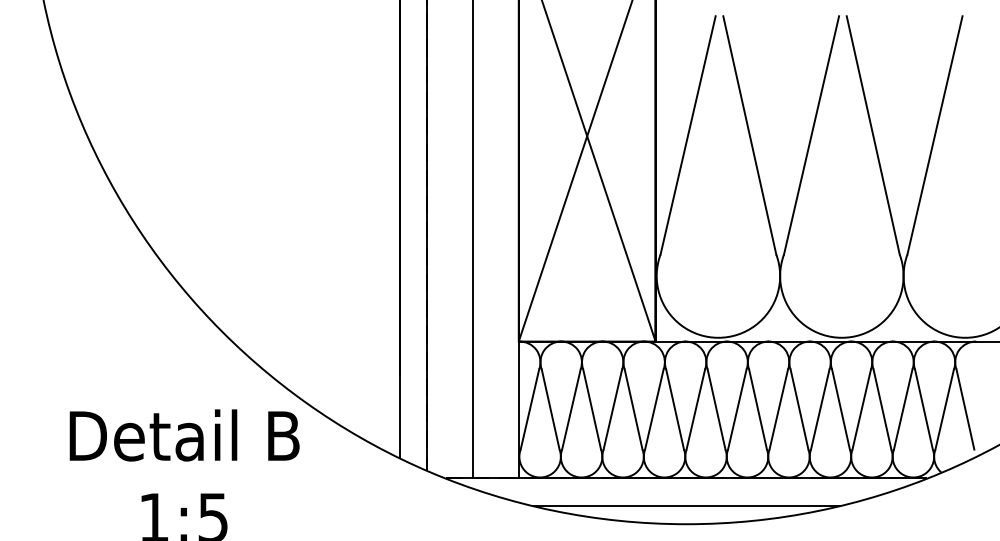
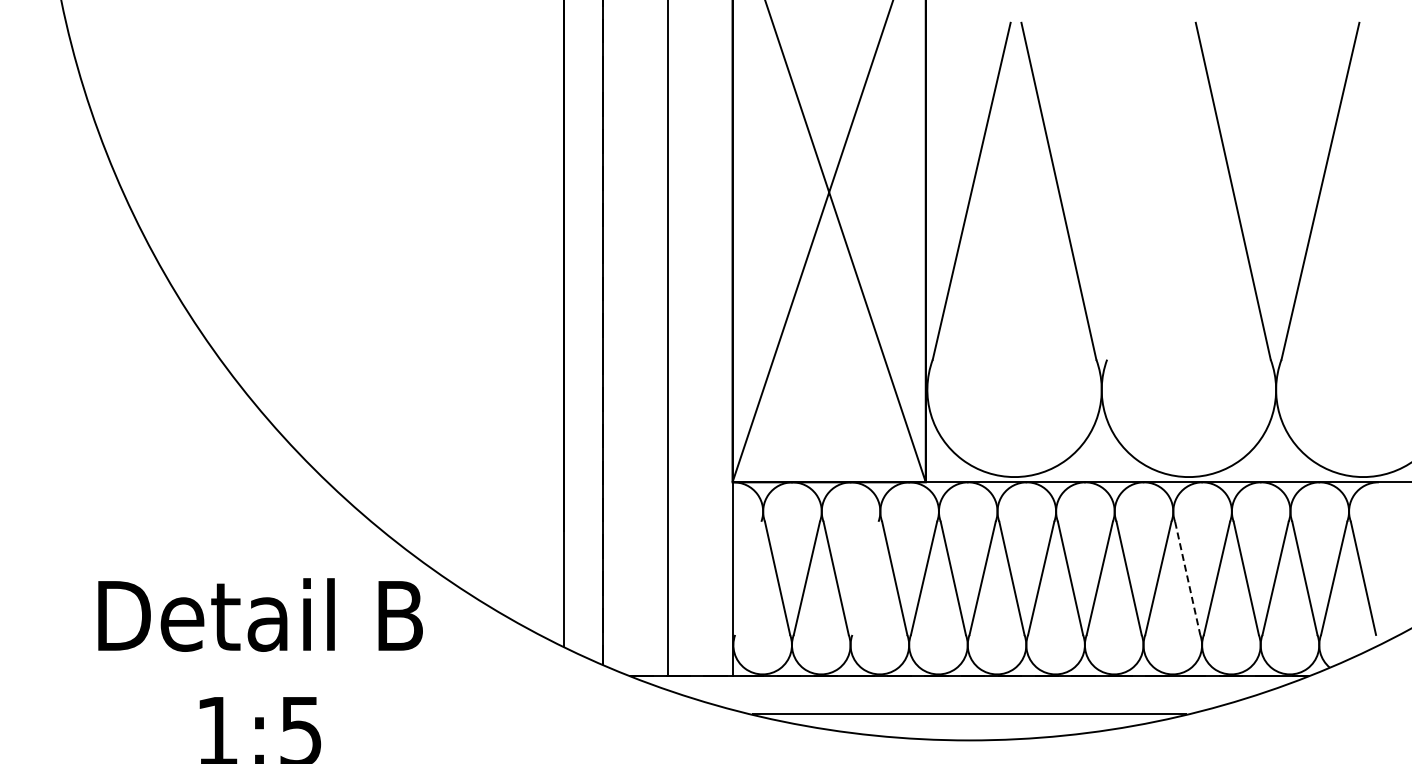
line: (811, 134) -> (1146, 190), removed
line: (530, 408) -> (748, 577), removed
line: (612, 408) -> (865, 577), removed
line: (840, 409) -> (1187, 578), solid -> dashed

